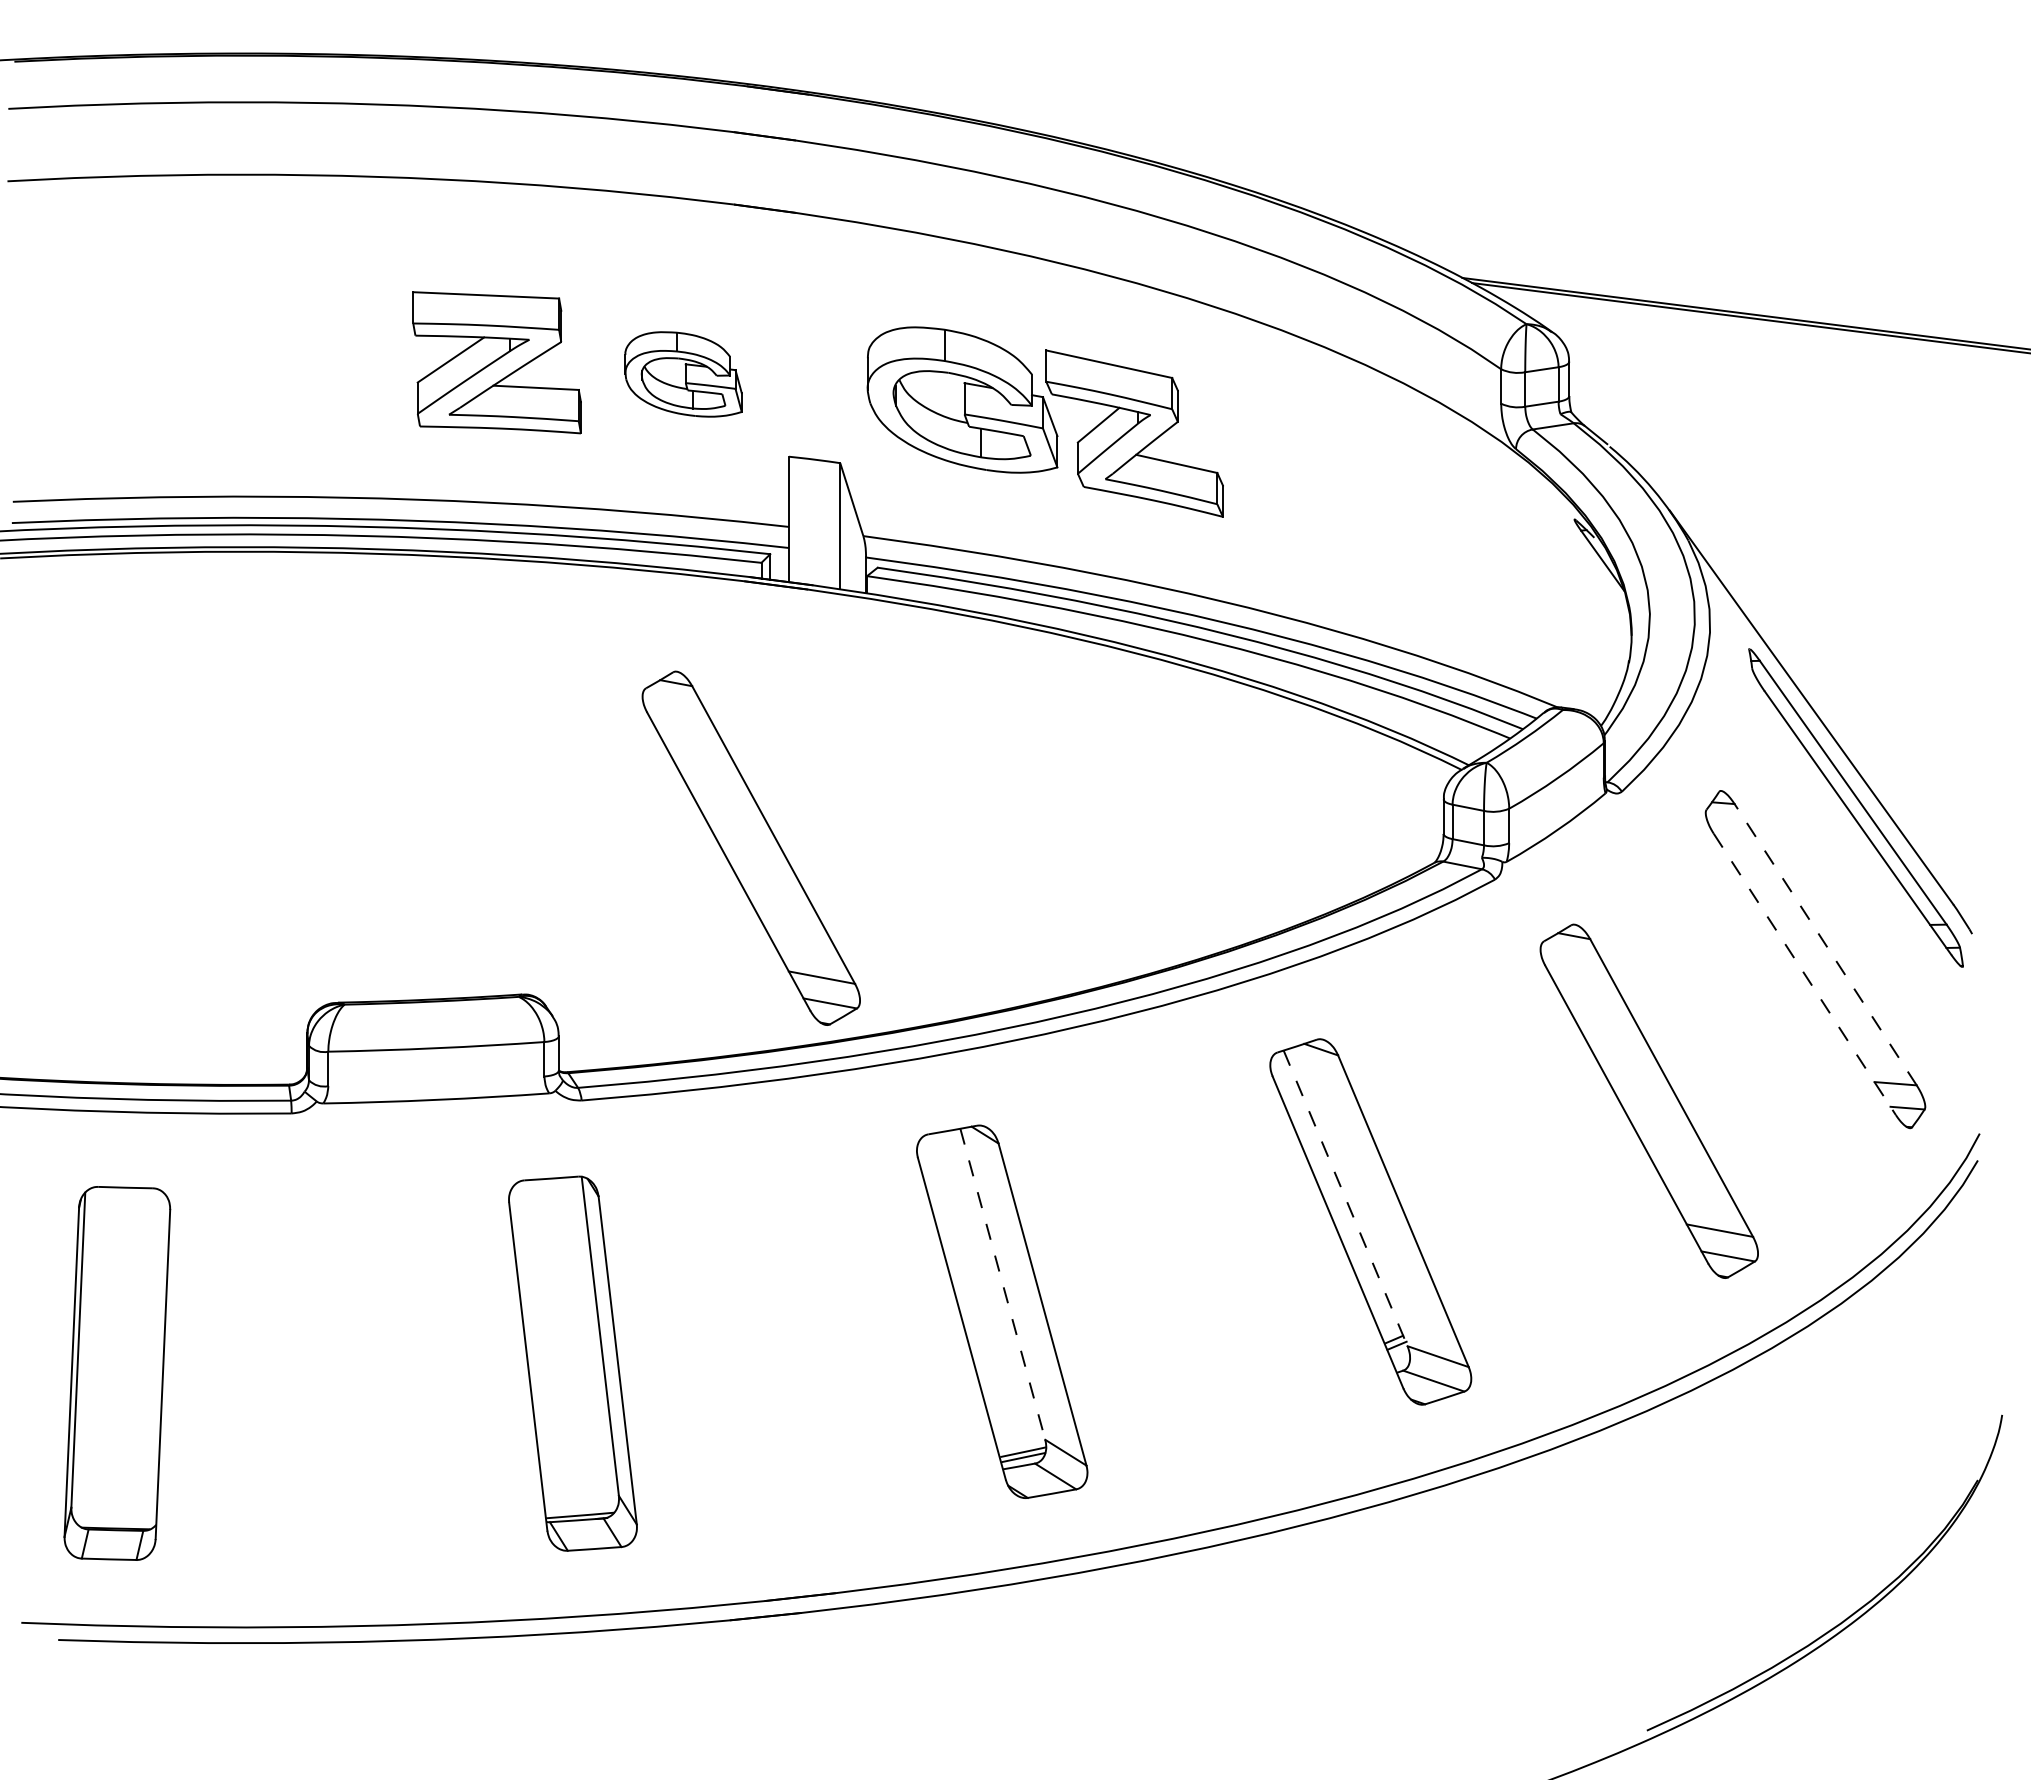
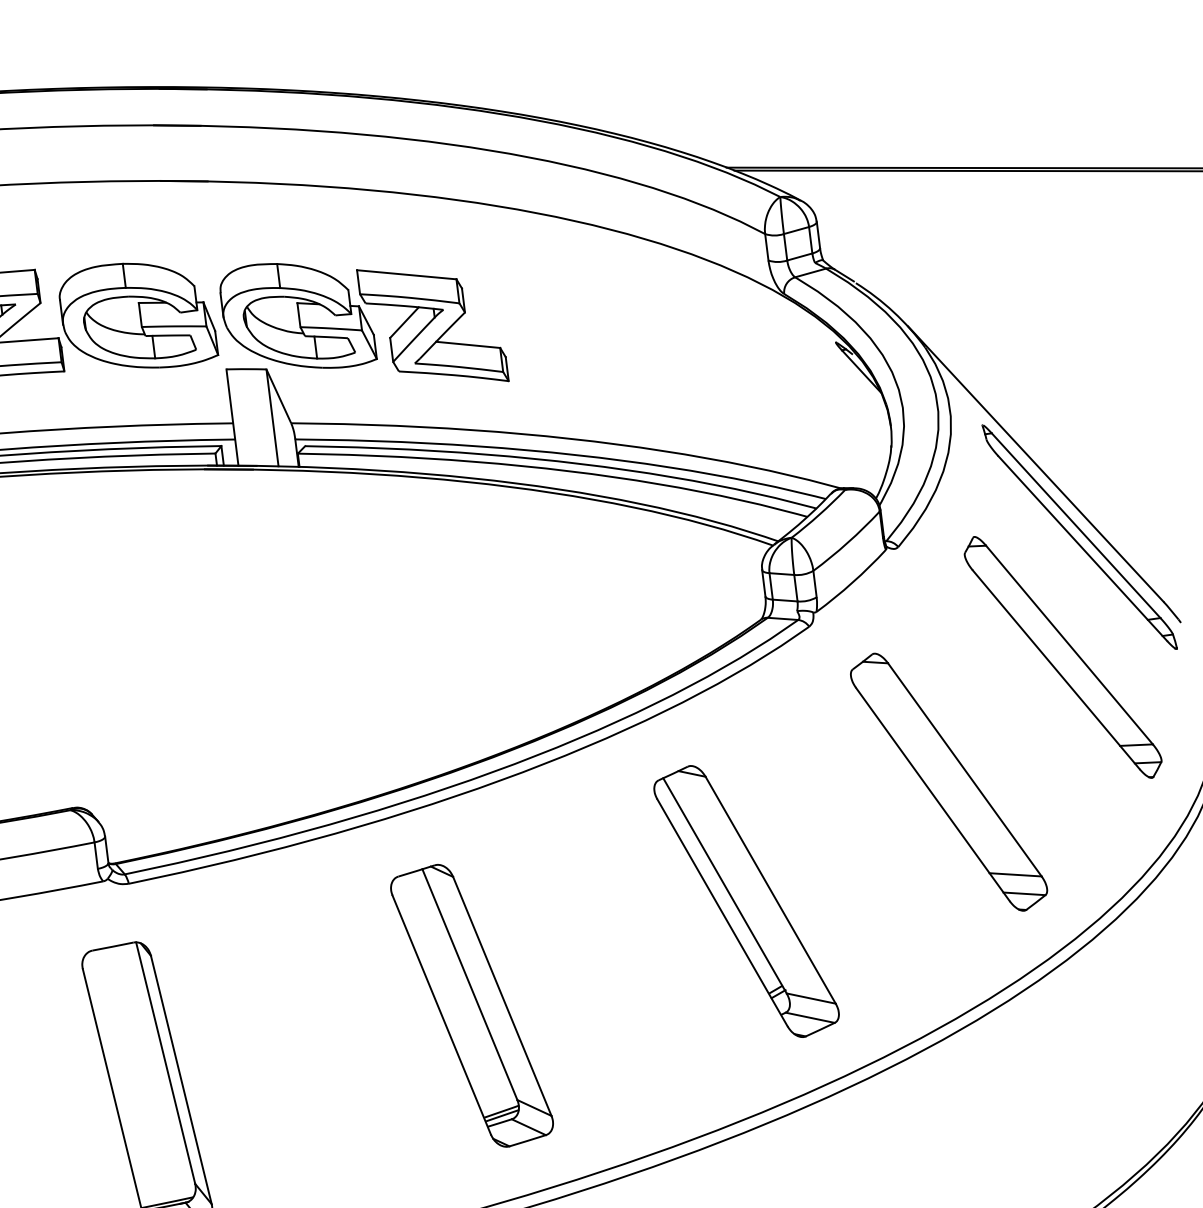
part: (683, 374) -> (137, 316), size x1.67
part: (1044, 421) -> (362, 324), moved
part: (750, 847) -> (234, 673), removed
line: (1825, 944) -> (1069, 644), dashed -> solid
line: (1804, 974) -> (1056, 669), dashed -> solid
line: (1345, 1198) -> (724, 885), dashed -> solid
line: (1002, 1284) -> (469, 984), dashed -> solid

